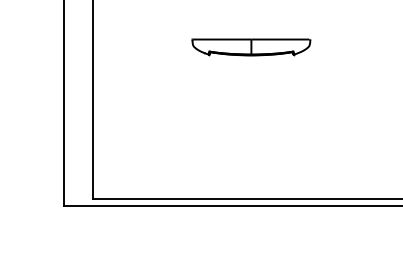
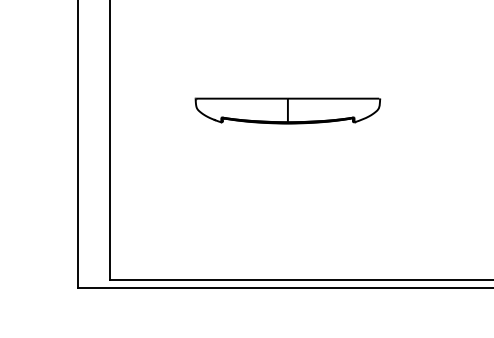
part: (251, 46) -> (287, 110), size x1.4

